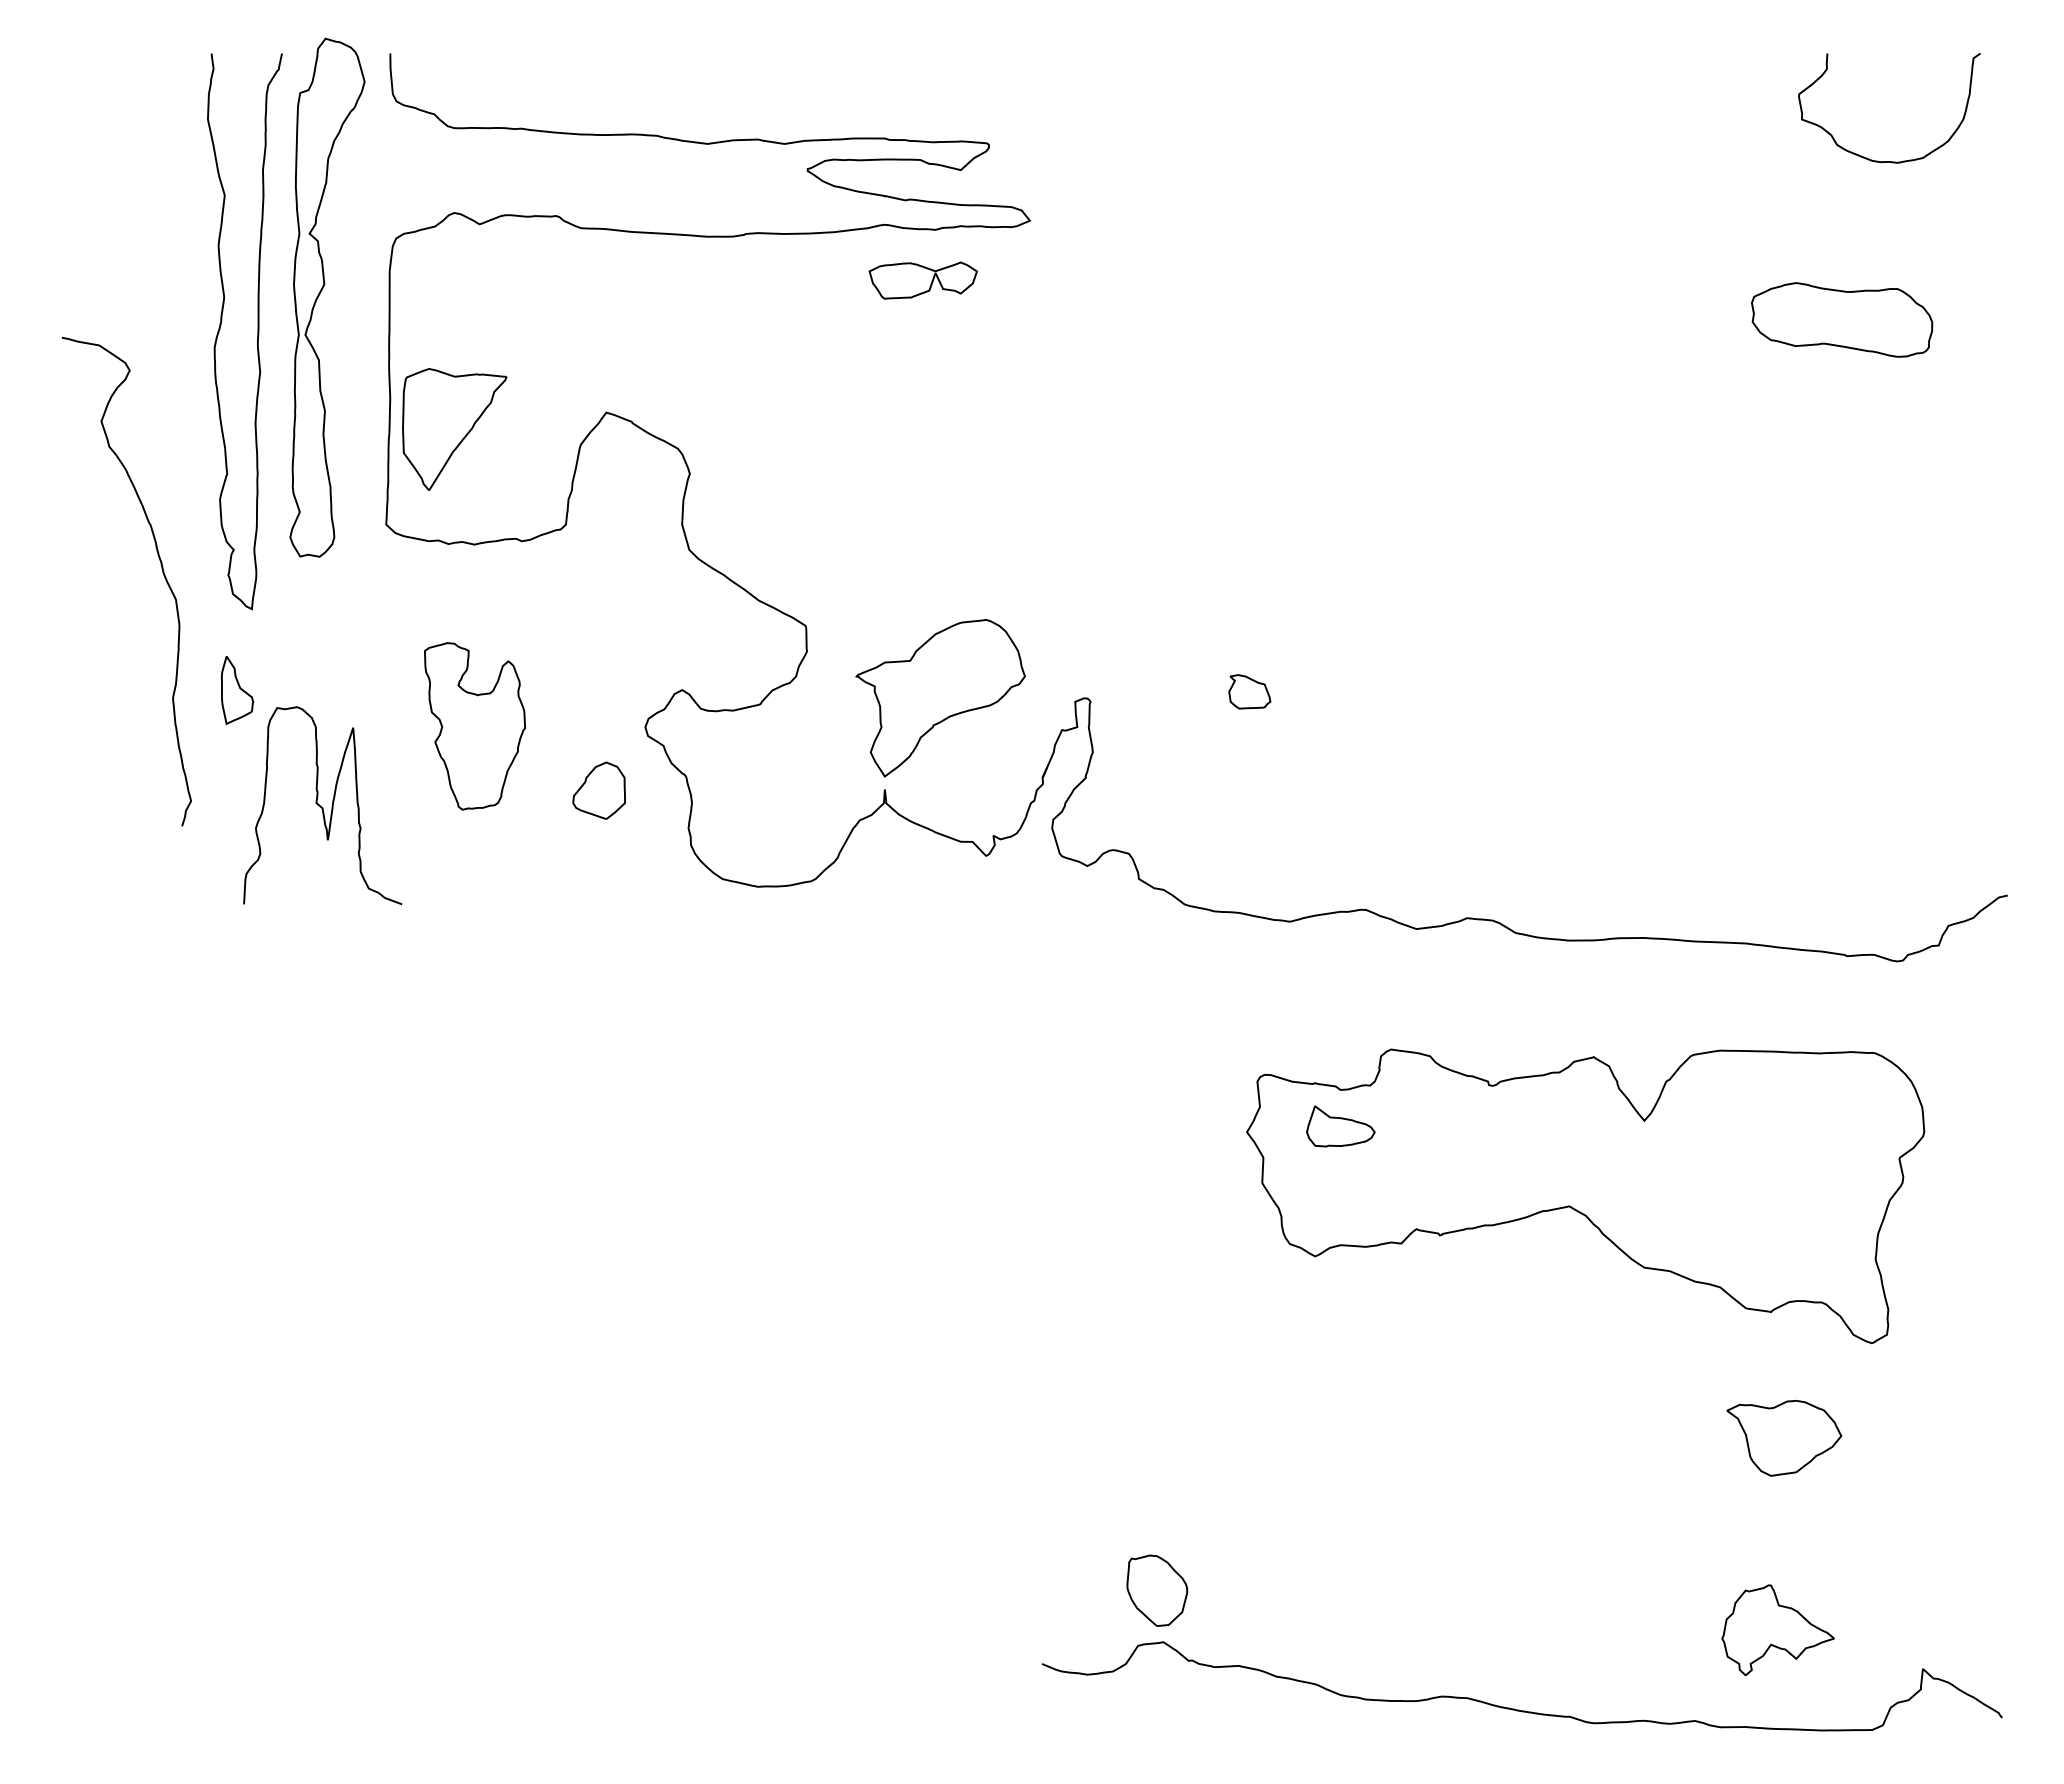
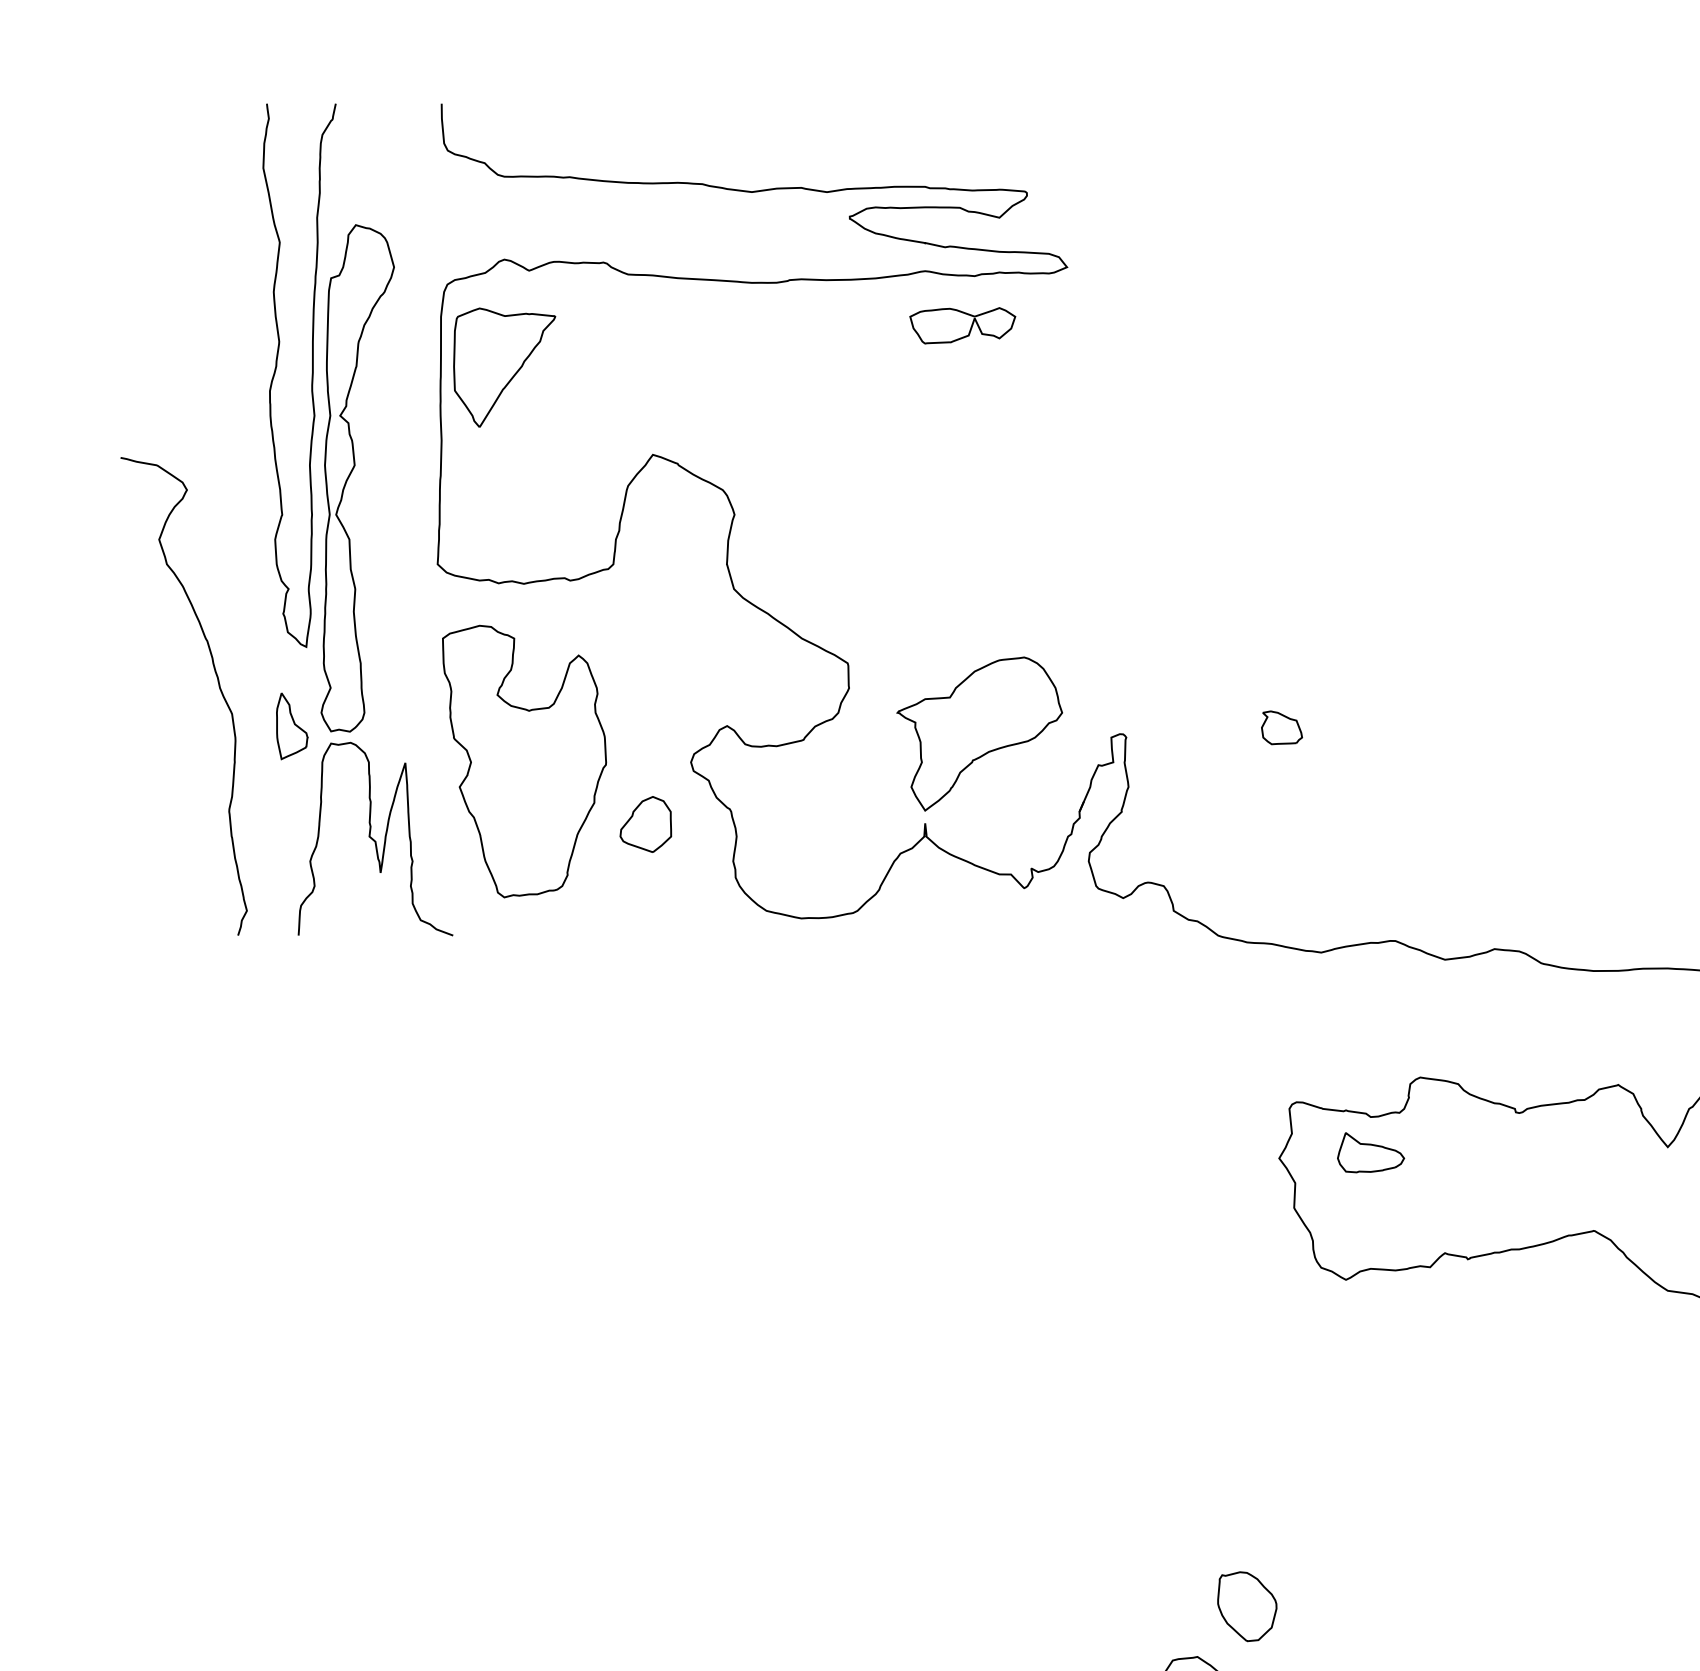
part: (320, 294) -> (350, 475), moved
part: (454, 429) -> (504, 367), moved
curve: (162, 573) -> (218, 688), moved
part: (474, 726) -> (523, 761), size x1.67
part: (1157, 1590) -> (1247, 1606), moved

